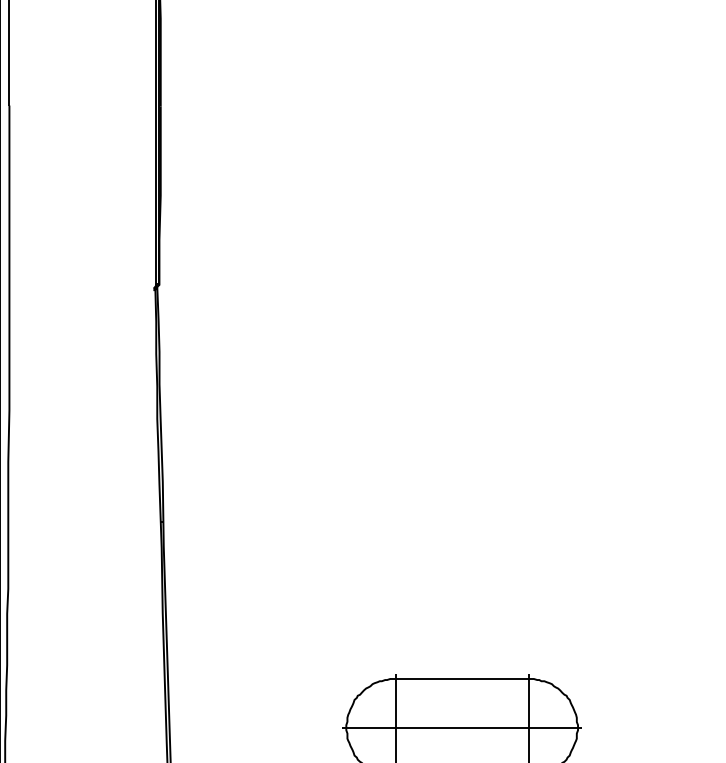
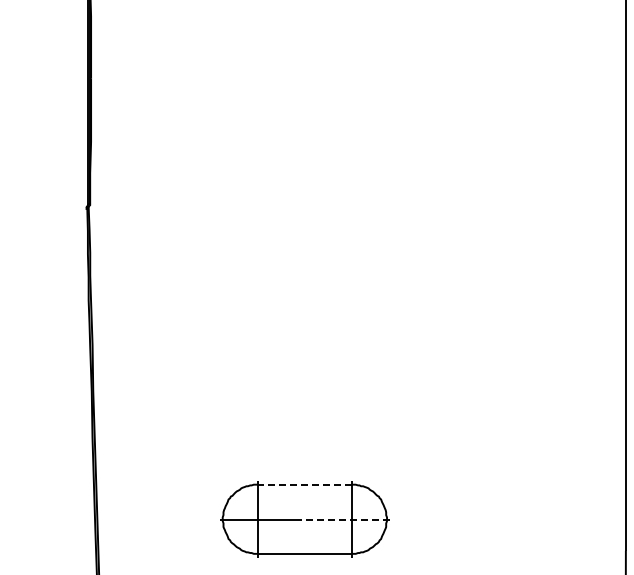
line: (461, 678) -> (304, 484), solid -> dashed
line: (515, 728) -> (342, 519), solid -> dashed

